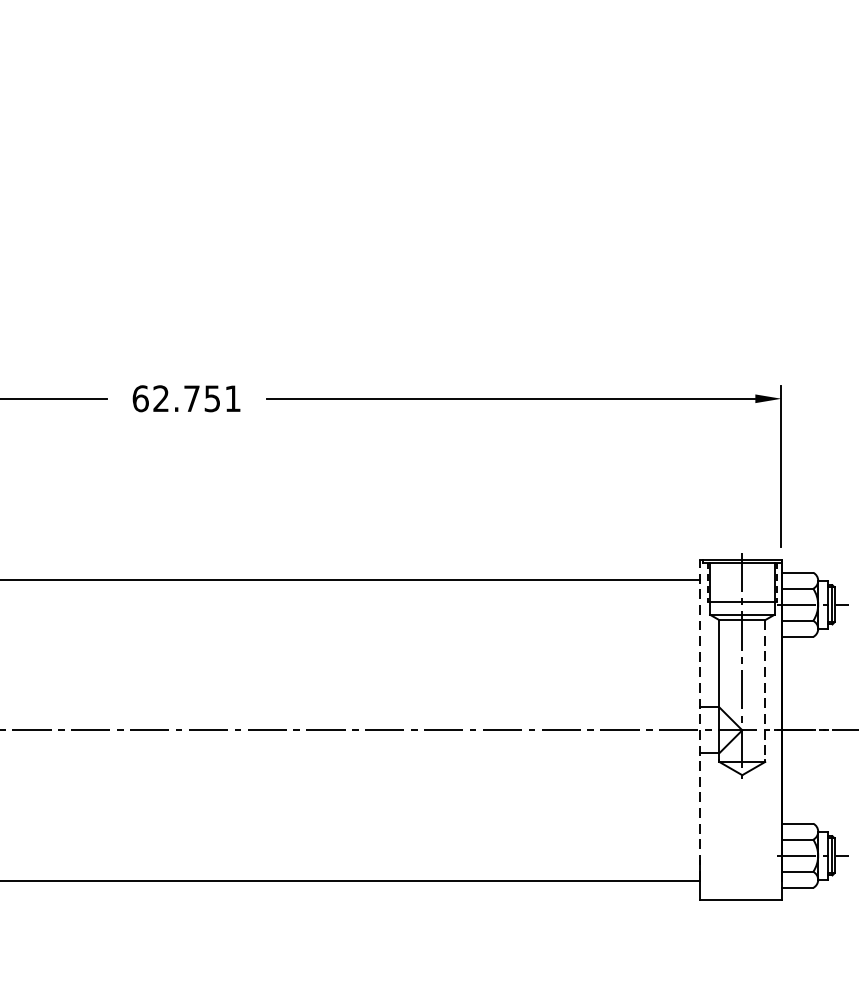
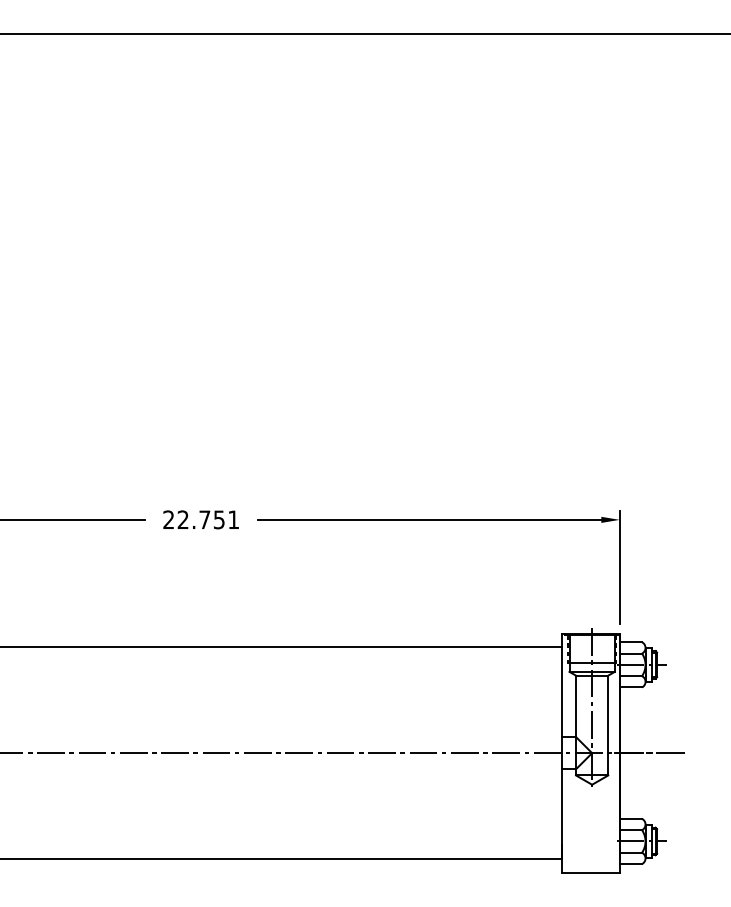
text: (140, 398) -> (168, 519), 62.751 -> 22.751
line: (765, 690) -> (608, 725), dashed -> solid
line: (700, 720) -> (562, 746), dashed -> solid

